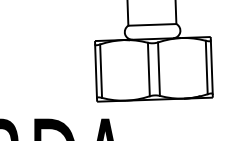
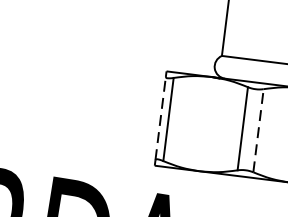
line: (158, 69) -> (257, 131), solid -> dashed
line: (96, 71) -> (161, 118), solid -> dashed

